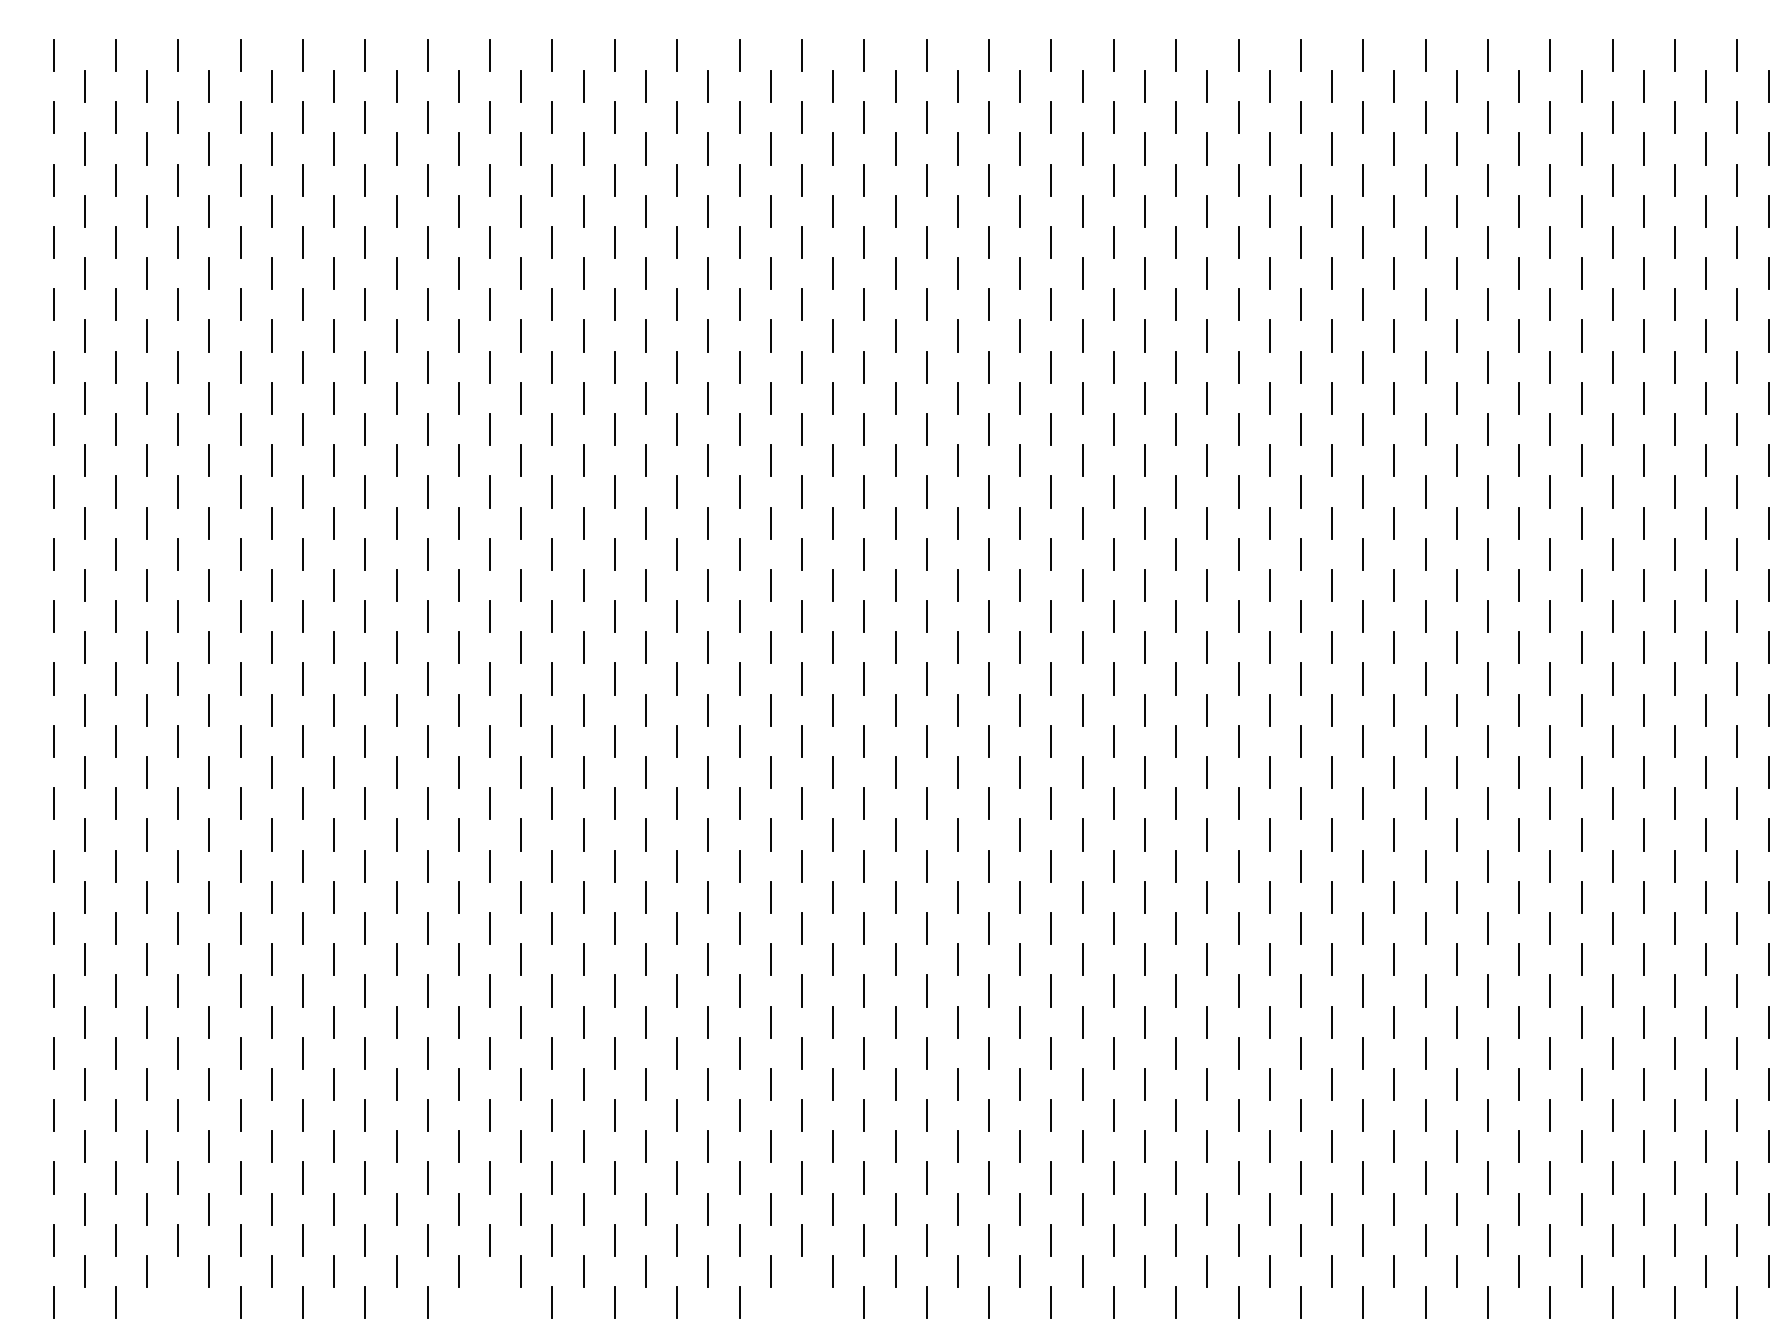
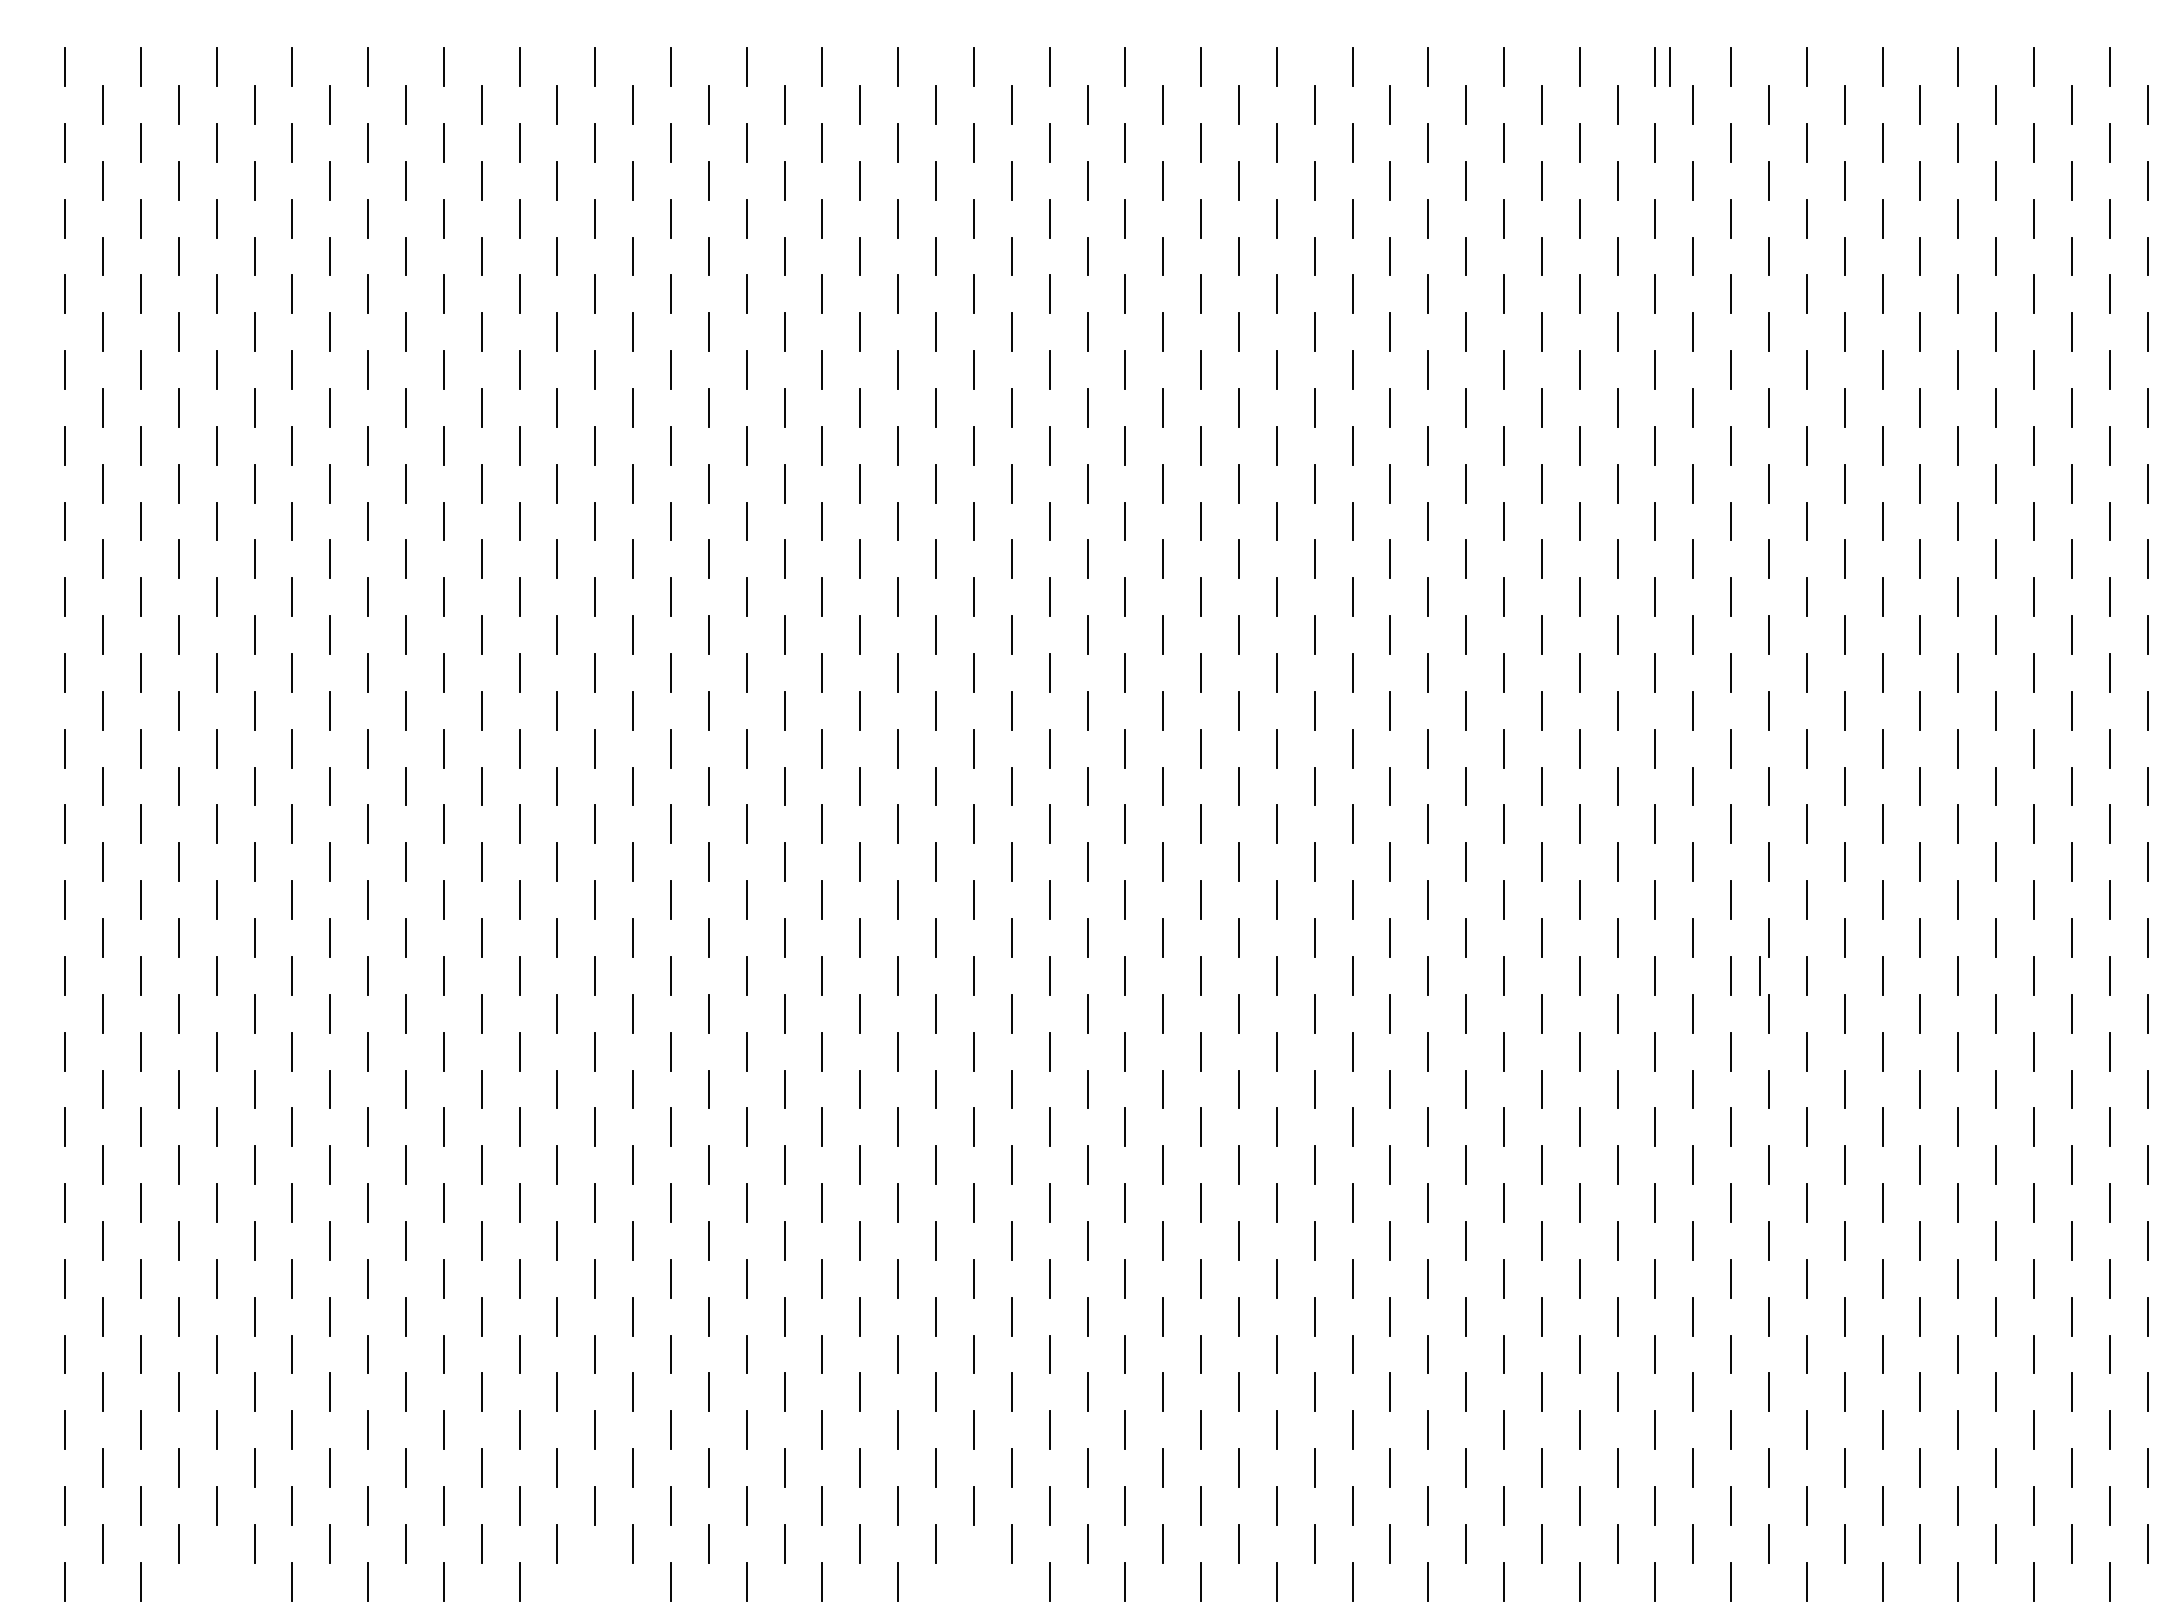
line: (1374, 54) -> (1669, 66), added
line: (1448, 803) -> (1759, 975), added

